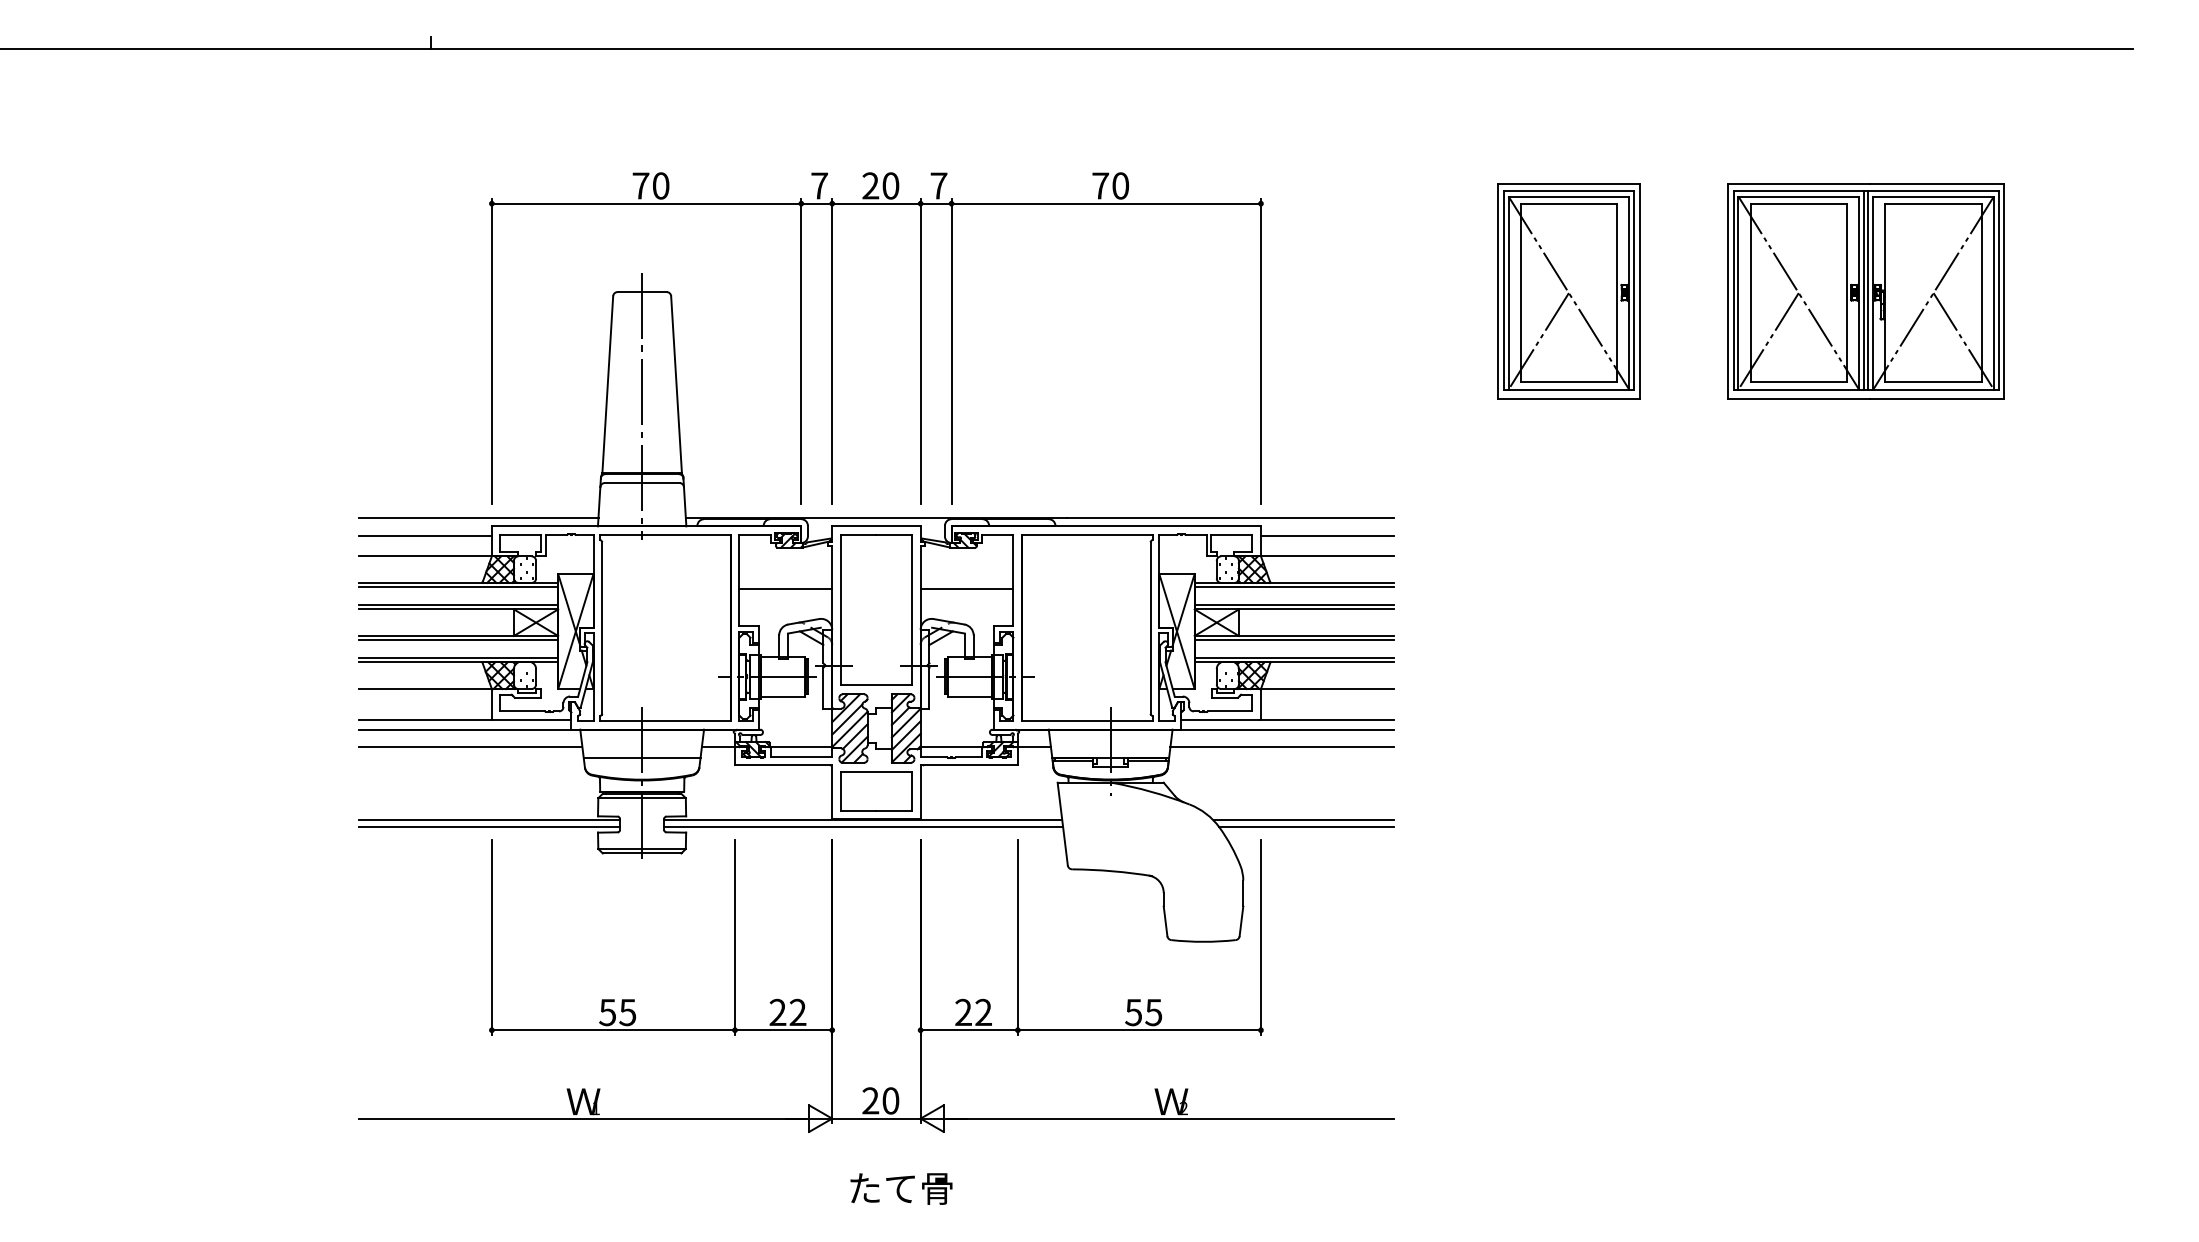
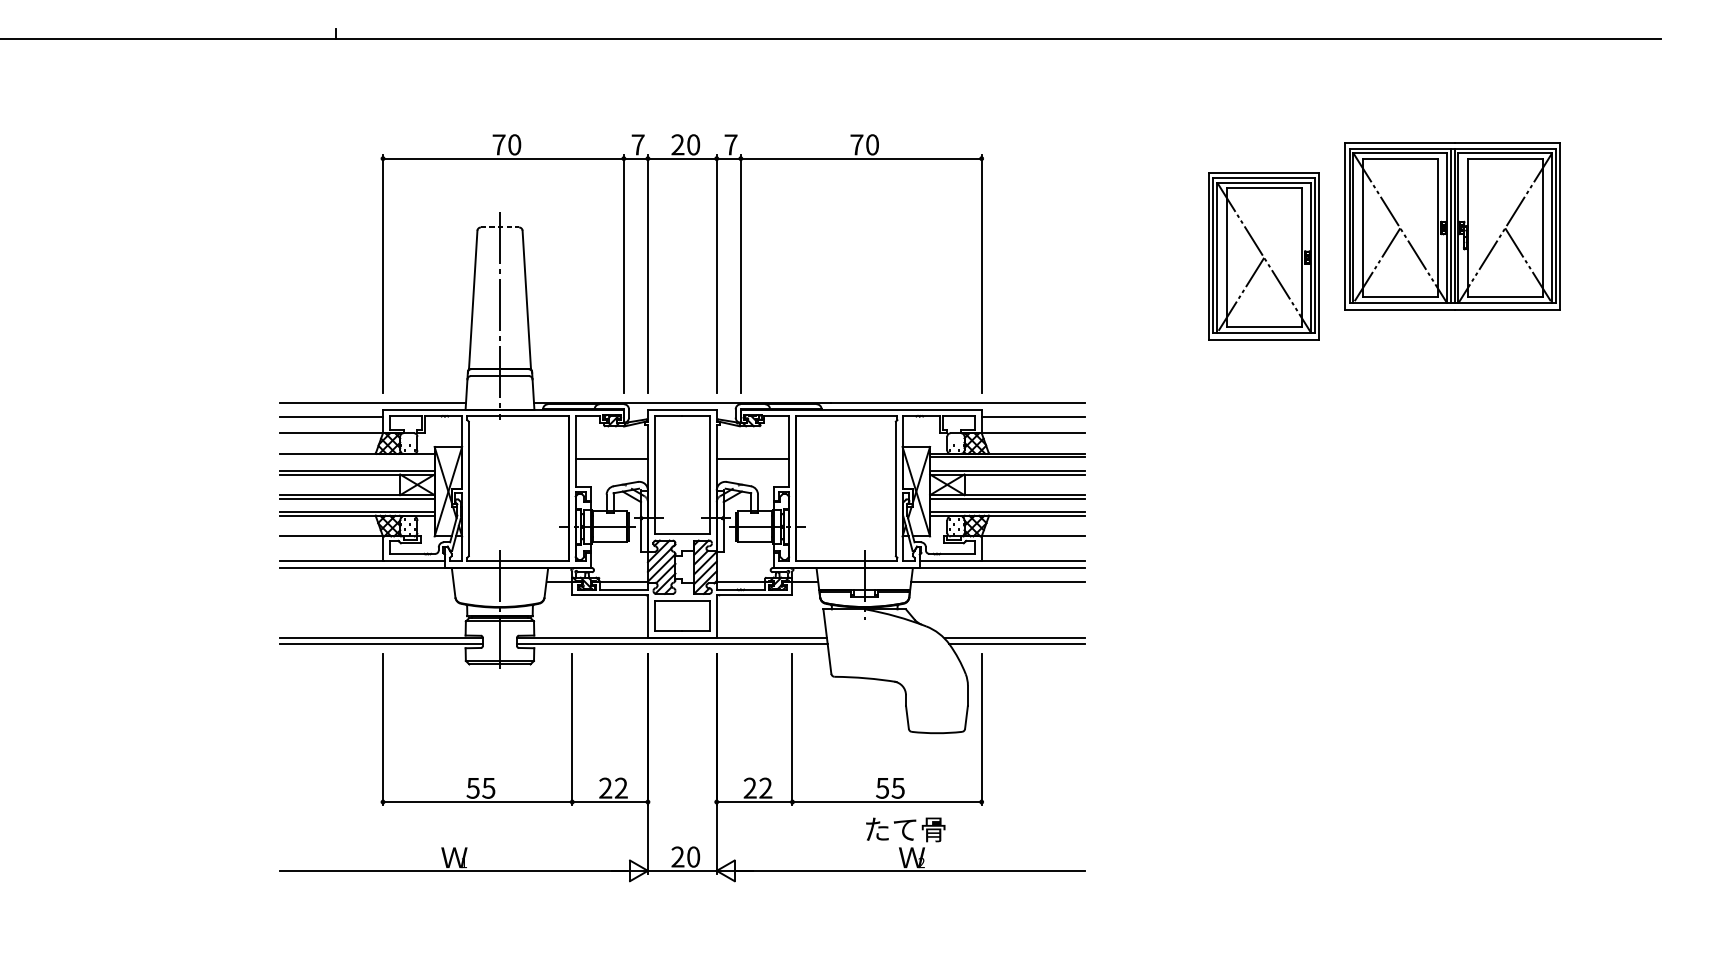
part: (1568, 291) -> (1263, 256), moved
line: (642, 292) -> (500, 227), solid -> dashed
line: (458, 587) -> (357, 457), removed
line: (470, 747) -> (366, 581), removed
line: (641, 758) -> (499, 590), removed
text: (901, 1188) -> (905, 829), moved

